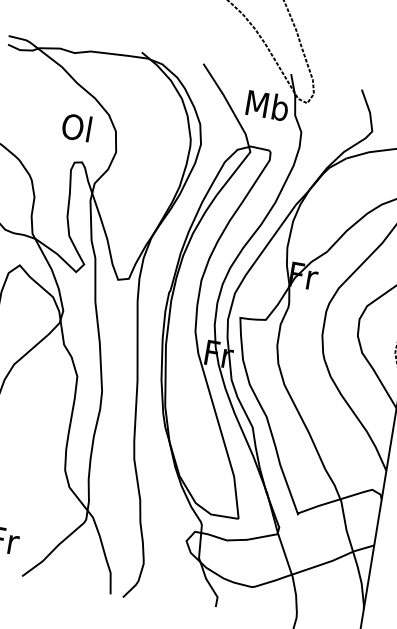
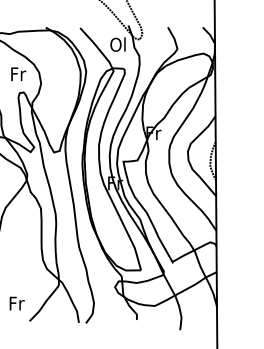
text: (267, 105) -> (118, 44), Mb -> Ol
text: (76, 126) -> (17, 73), Ol -> Fr

